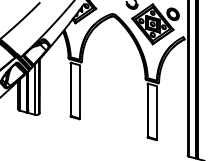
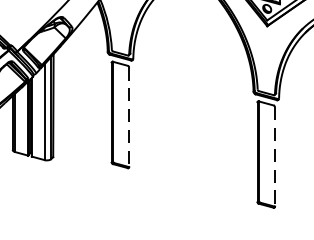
line: (79, 92) -> (128, 117), solid -> dashed
line: (156, 113) -> (274, 157), solid -> dashed

